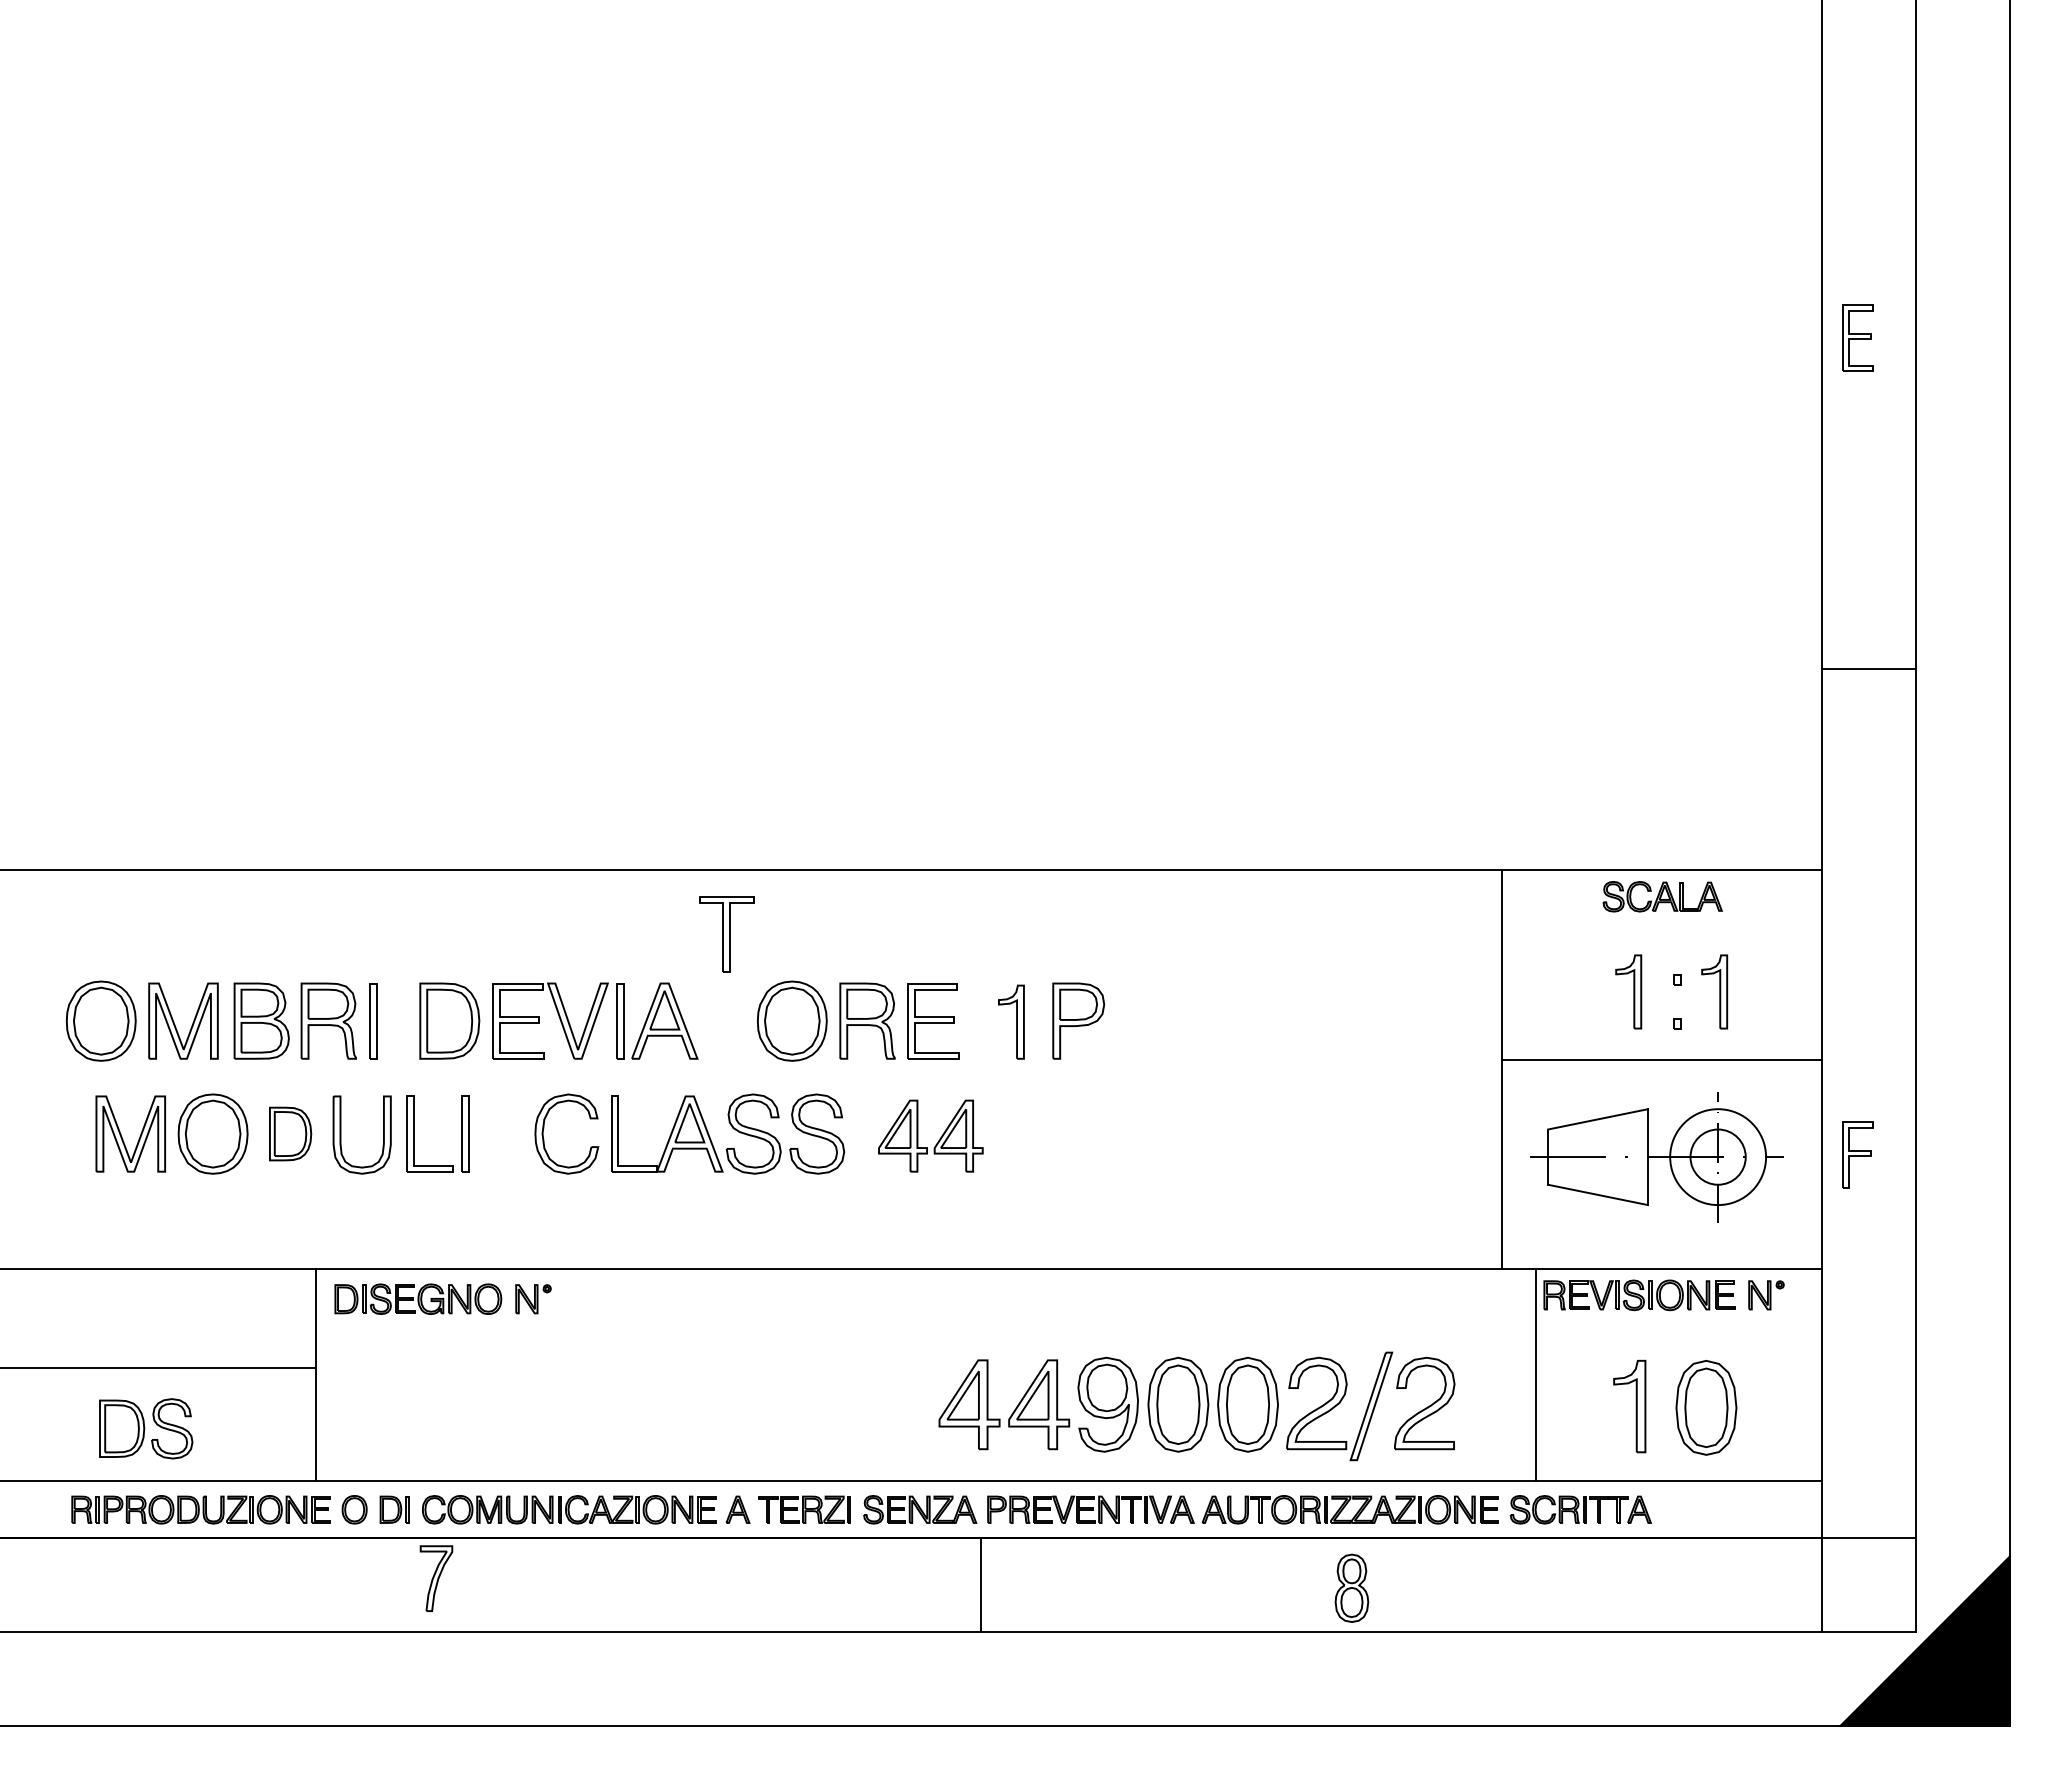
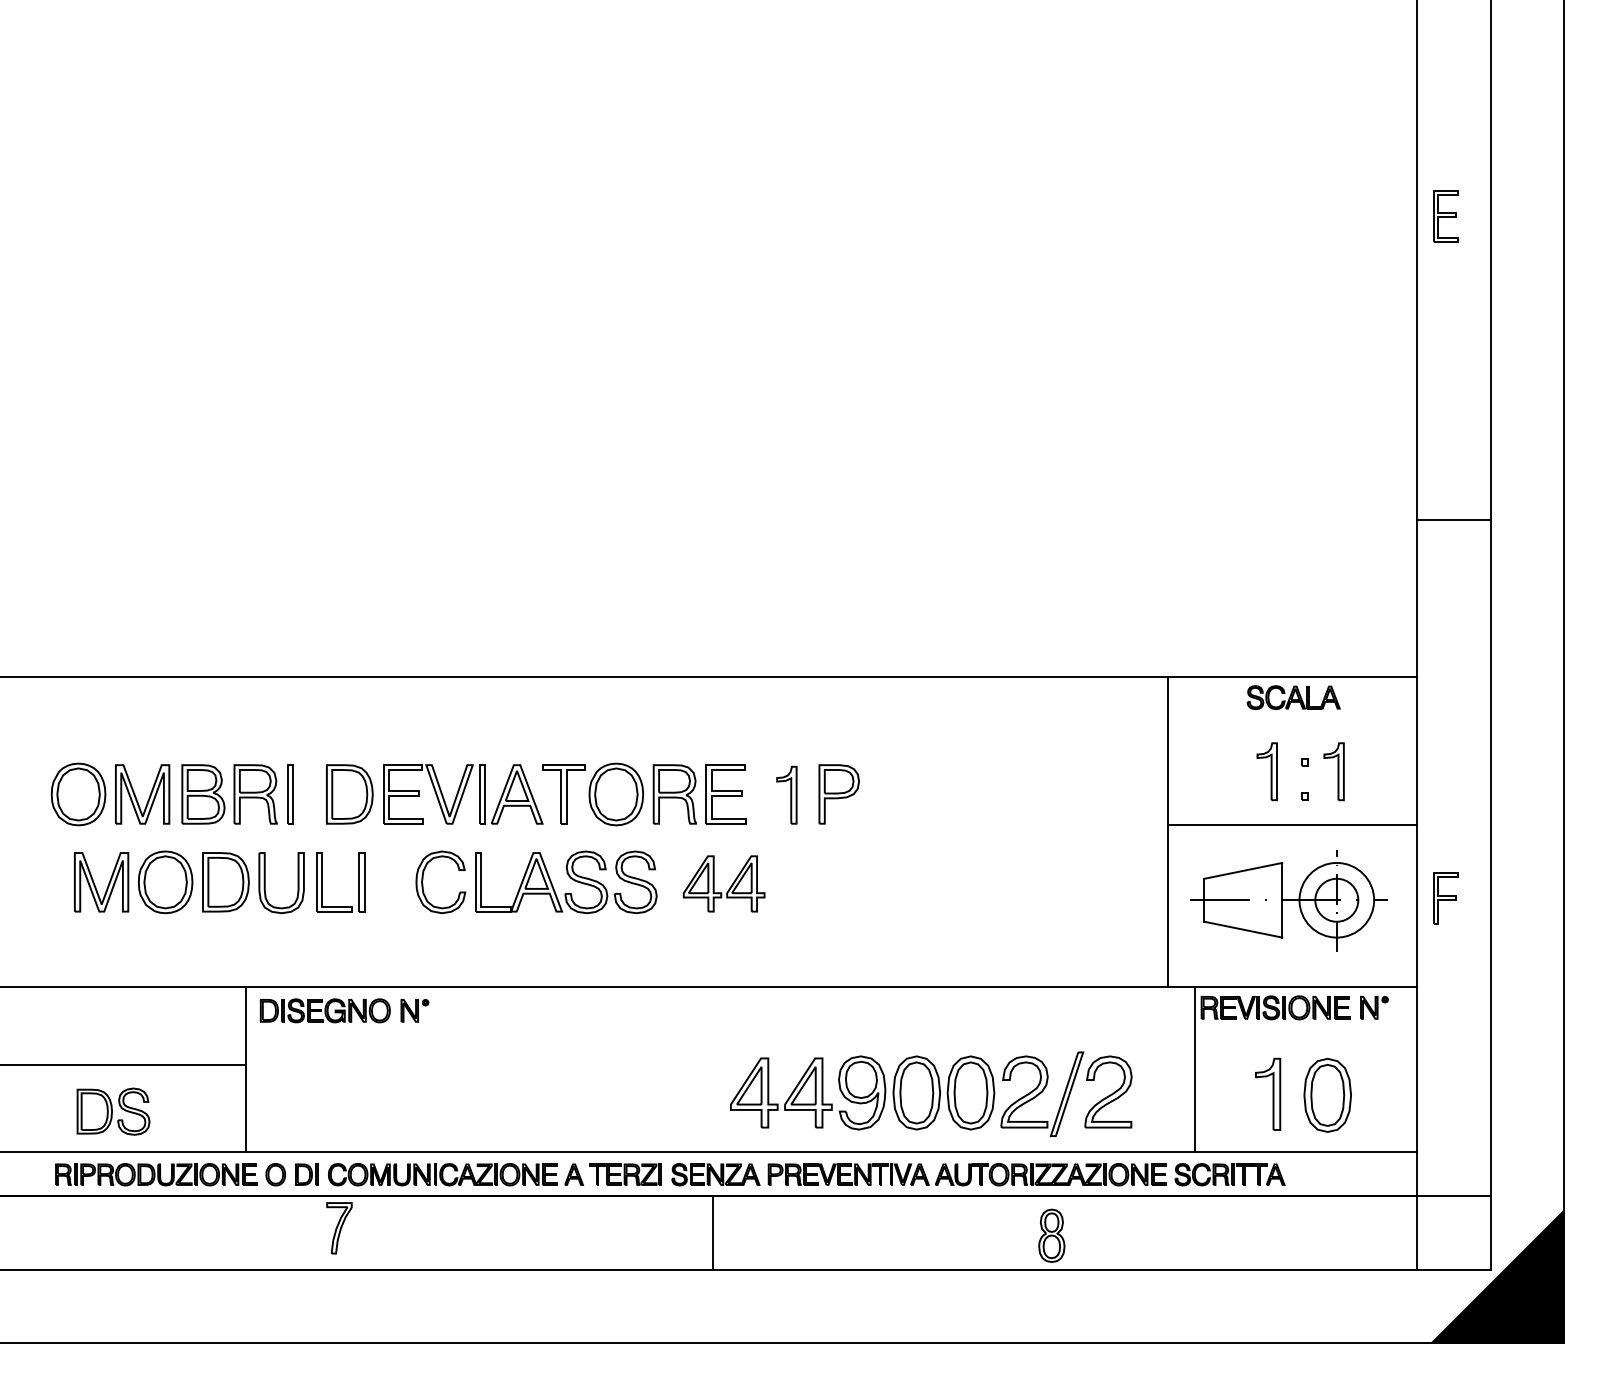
part: (1857, 337) -> (1445, 215), moved
part: (726, 934) -> (563, 794), moved
part: (290, 1133) -> (225, 881), size x1.43
line: (981, 1584) -> (713, 1232), moved

